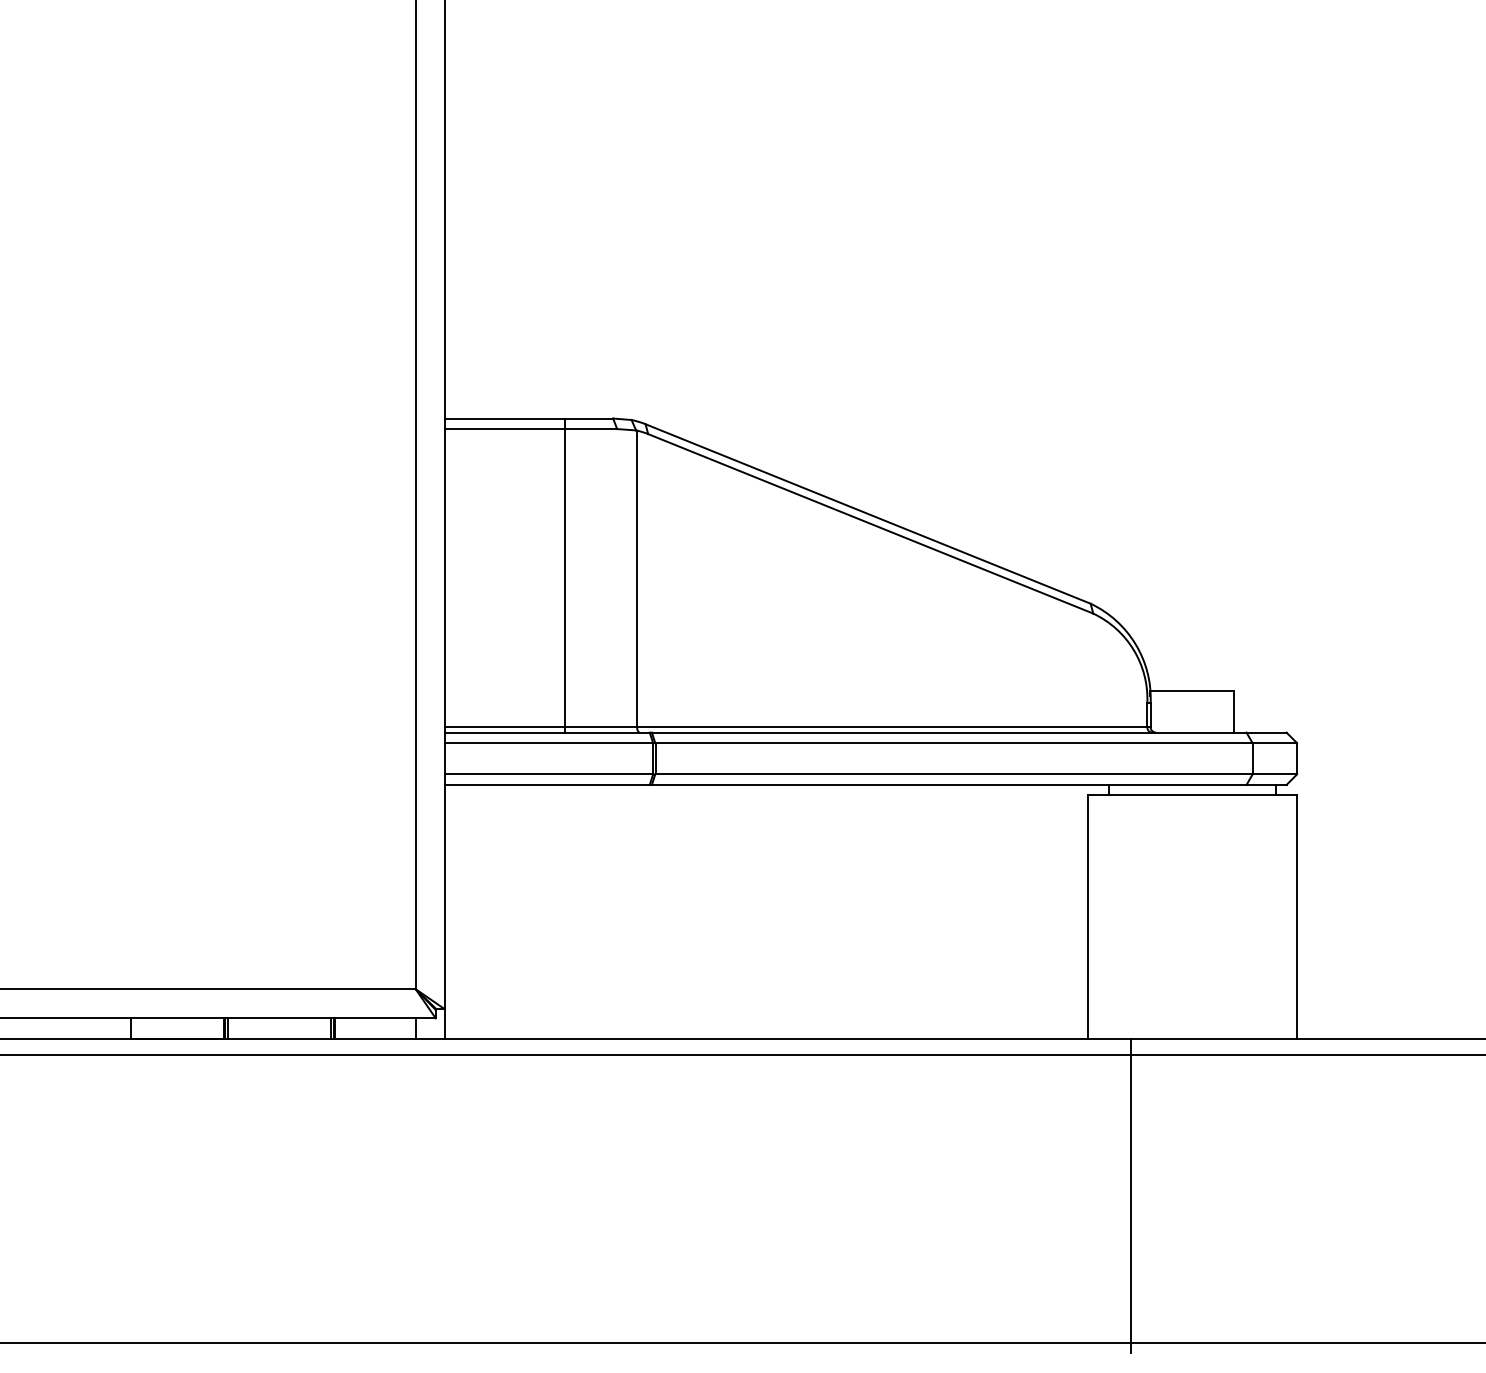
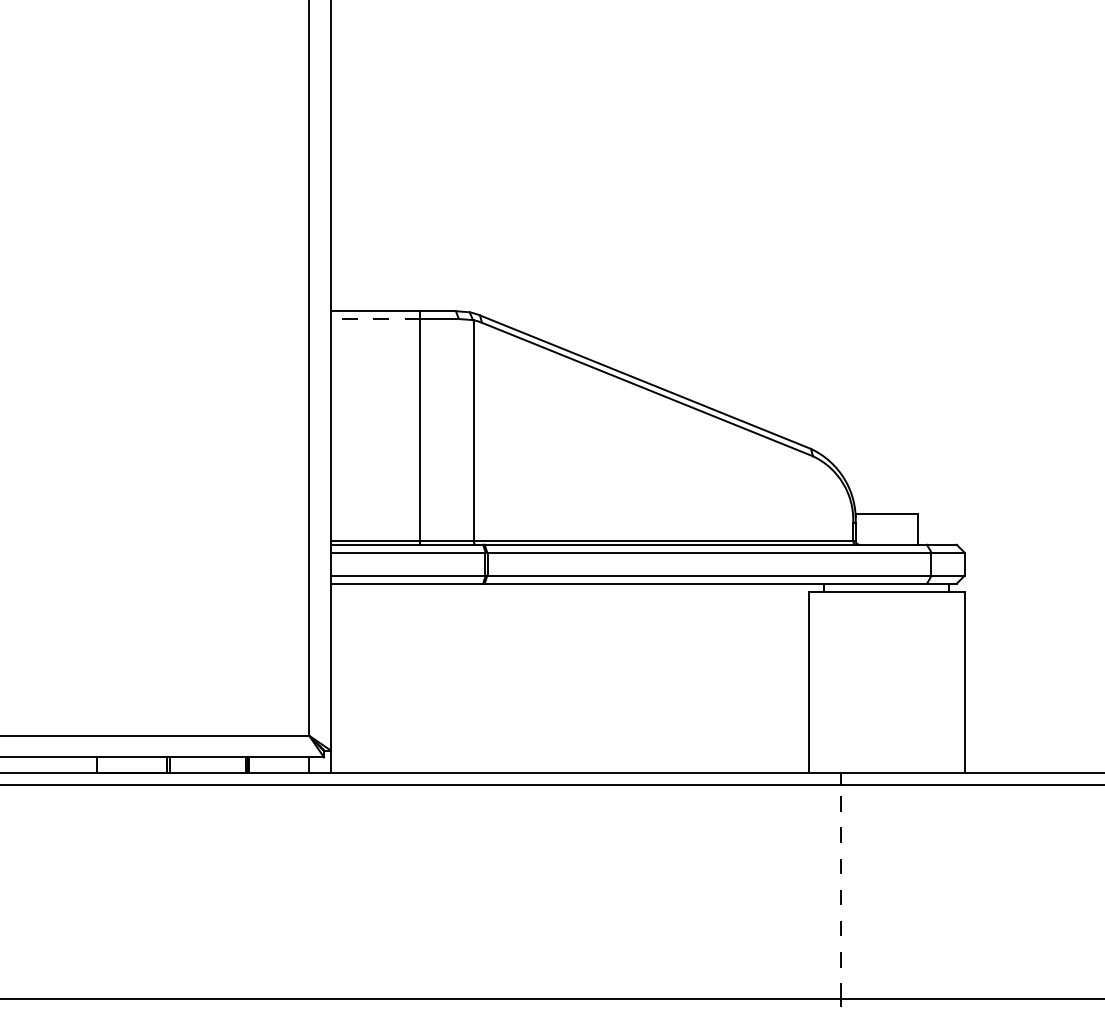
line: (504, 429) -> (375, 319), solid -> dashed
line: (1130, 1198) -> (840, 891), solid -> dashed

